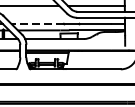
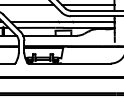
line: (37, 23) -> (34, 21), dashed -> solid

